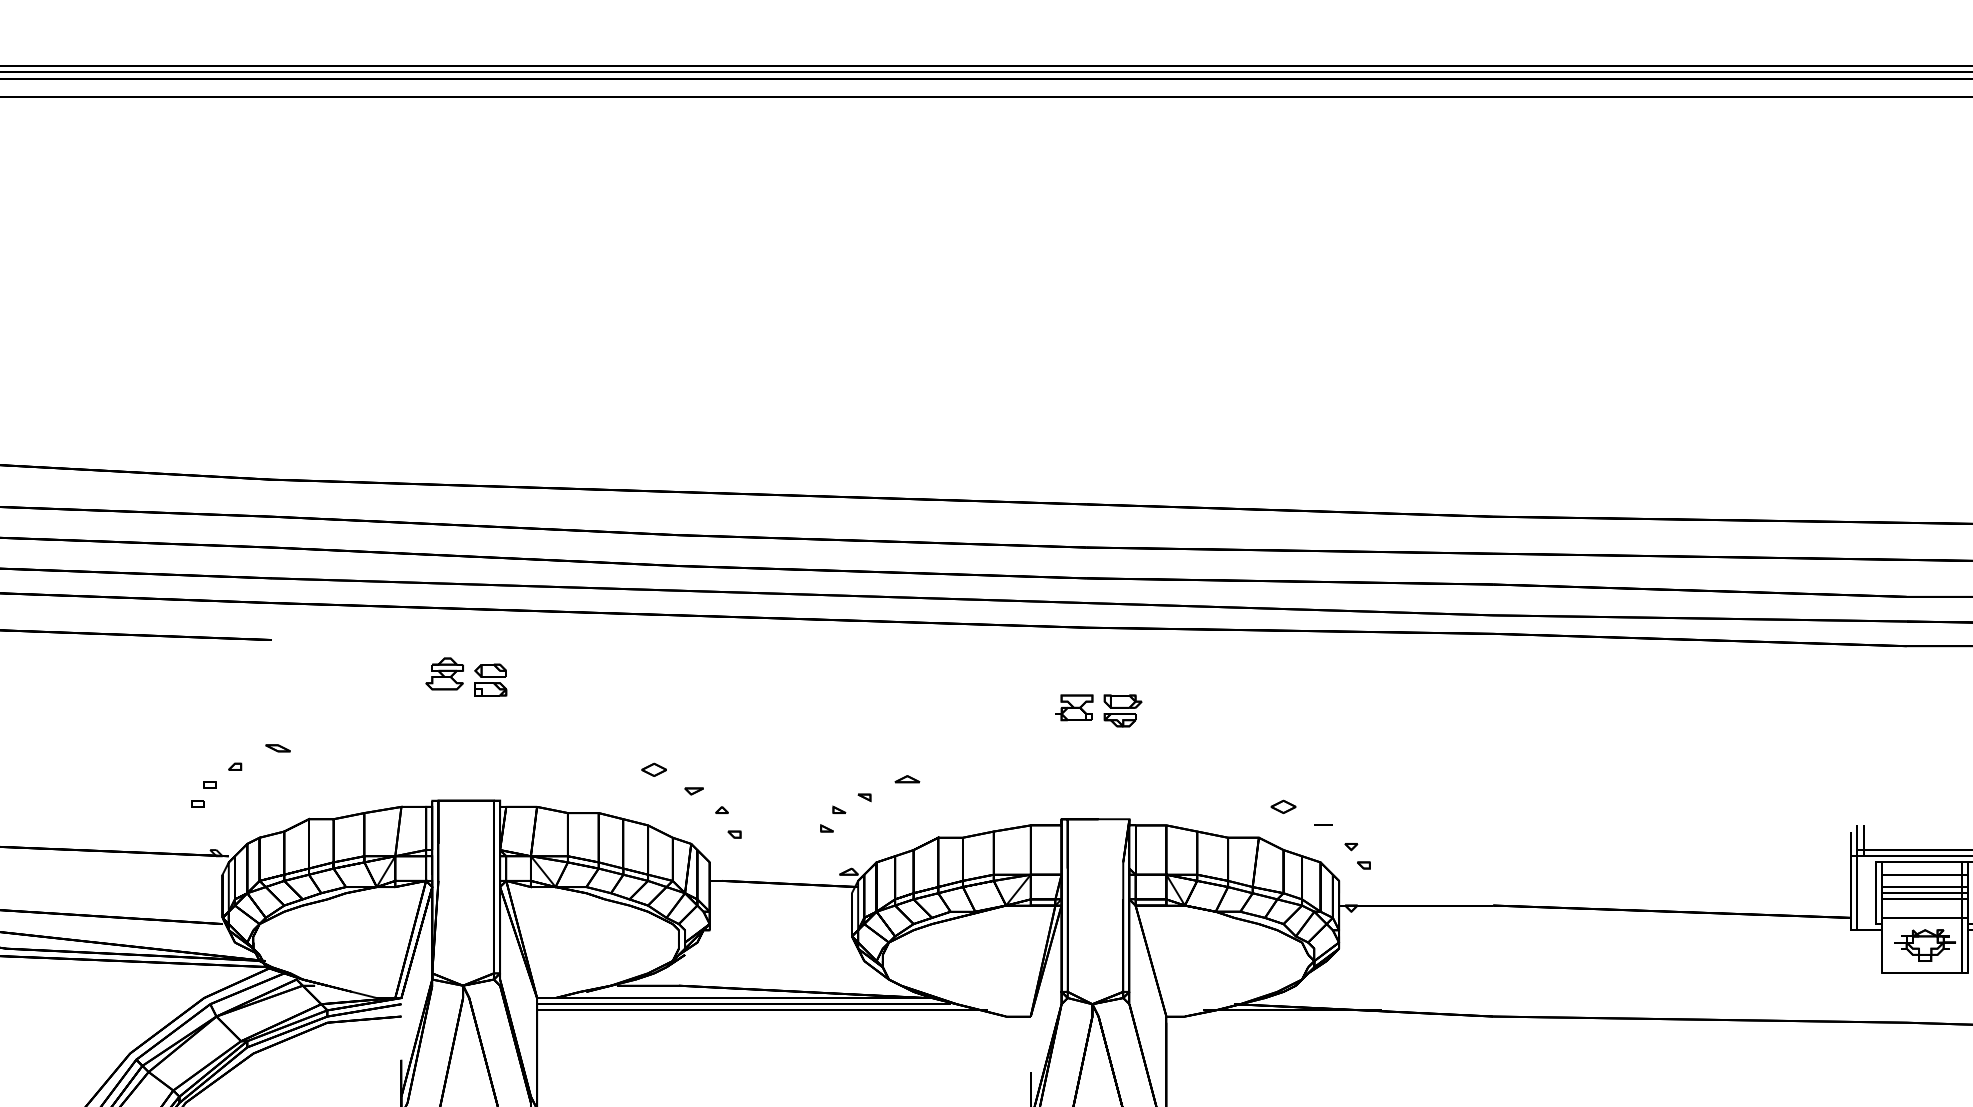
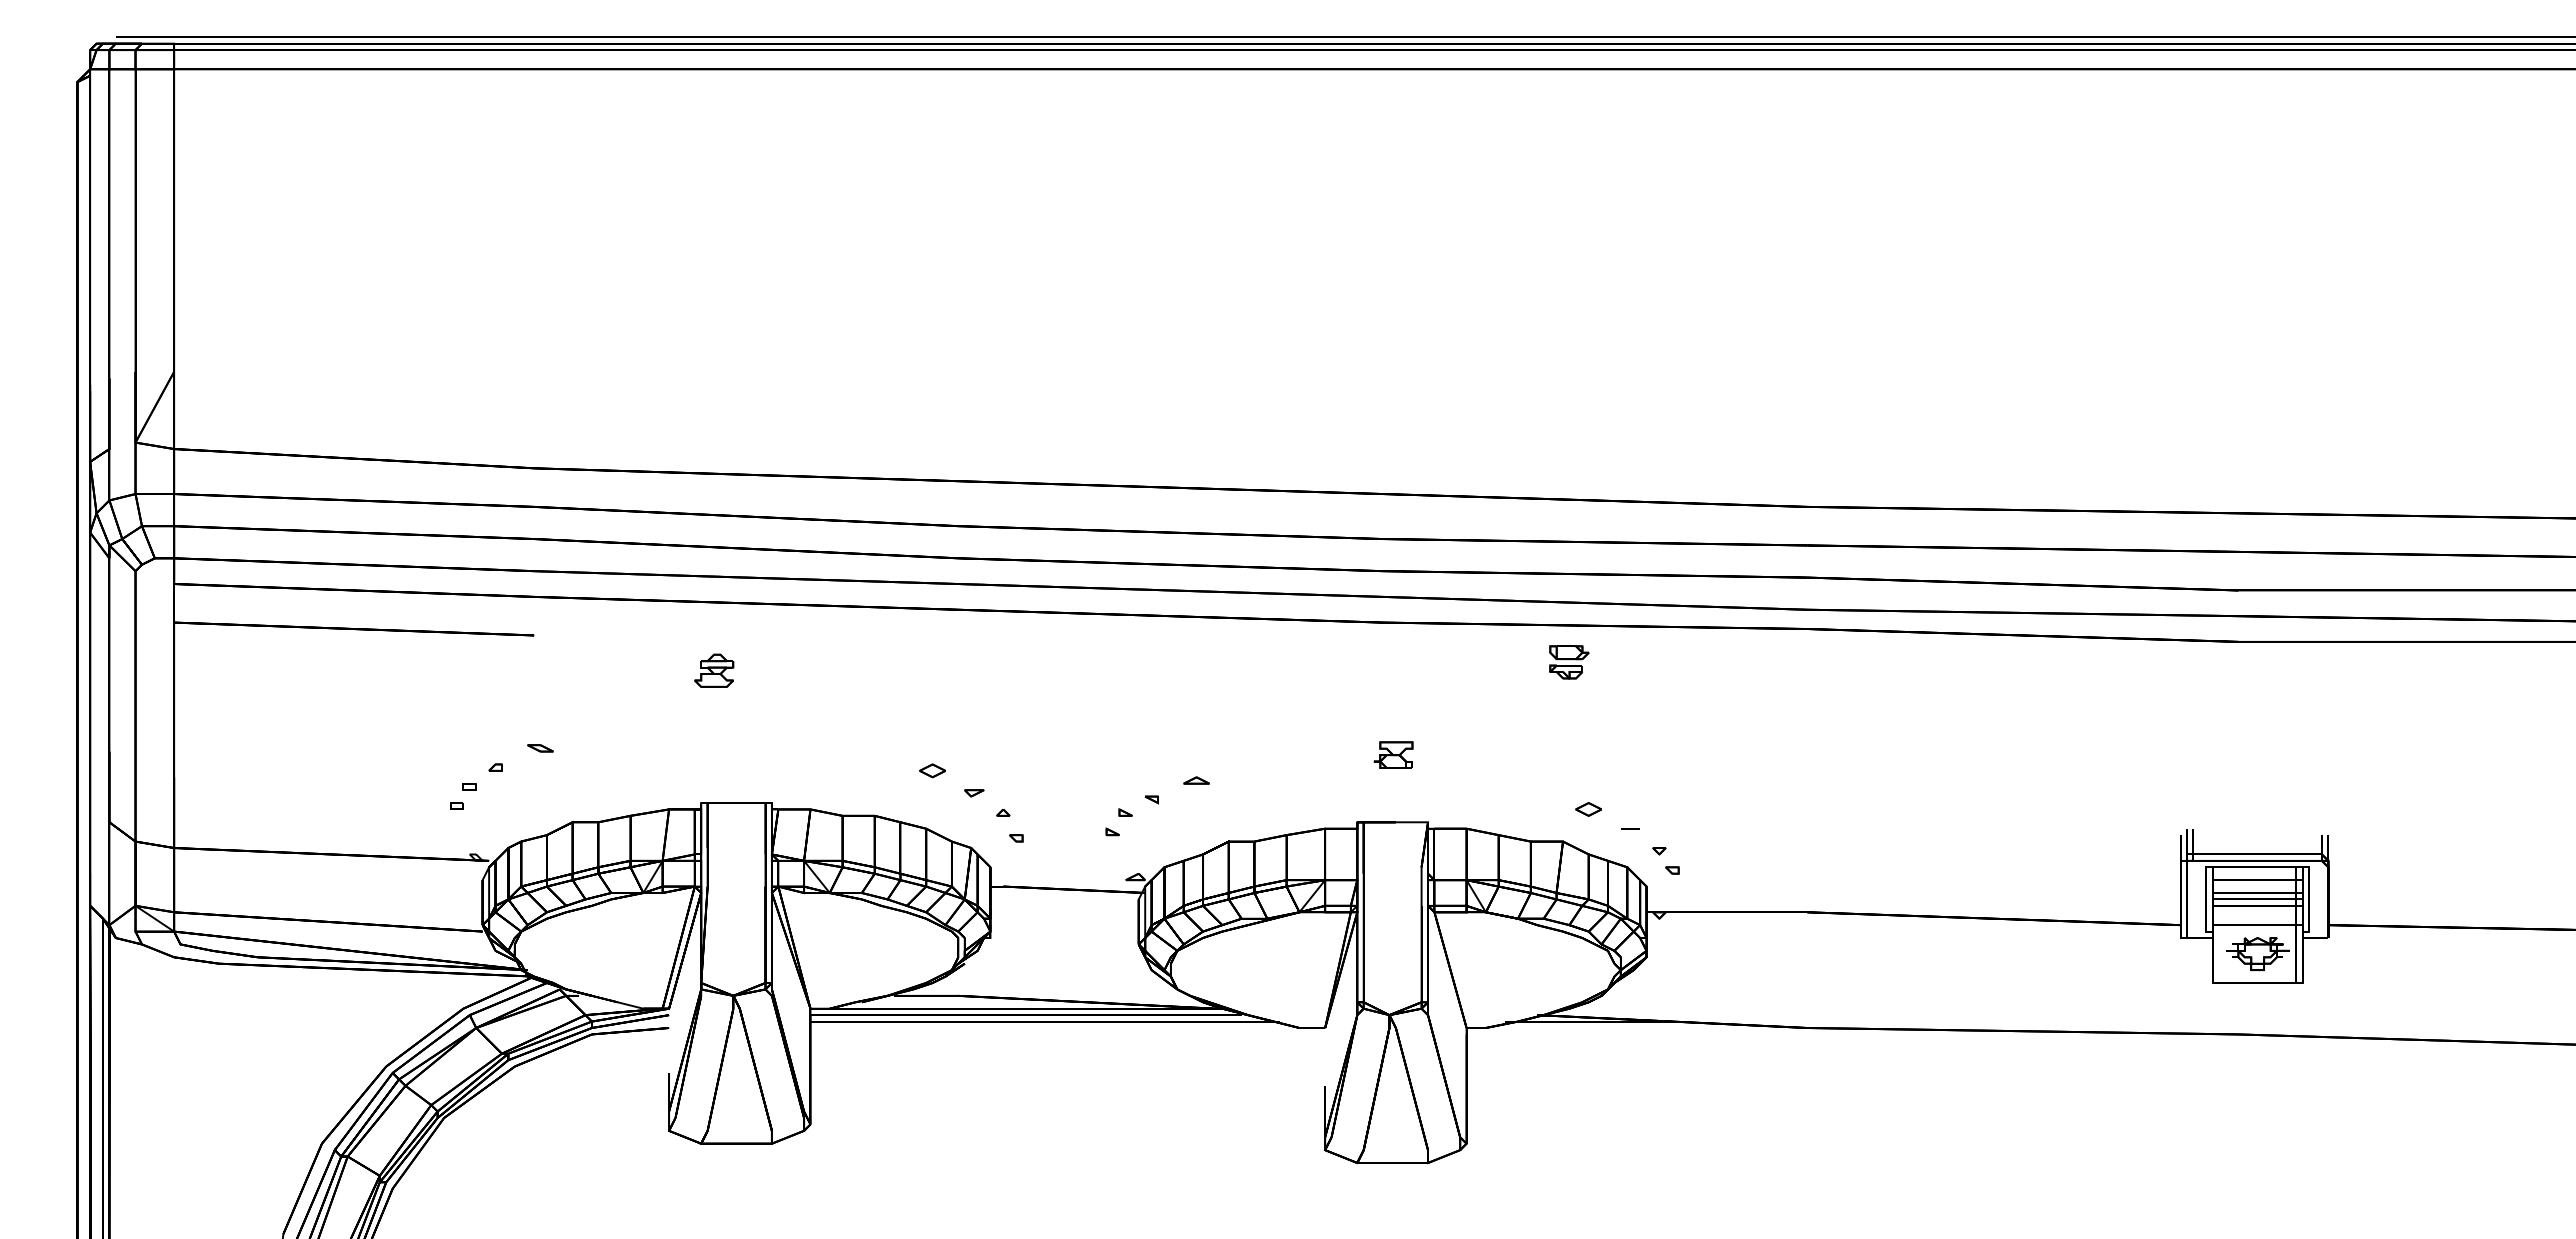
part: (491, 680) -> (762, 677), removed
part: (1074, 707) -> (1393, 754), moved
part: (1123, 711) -> (1569, 662), moved

